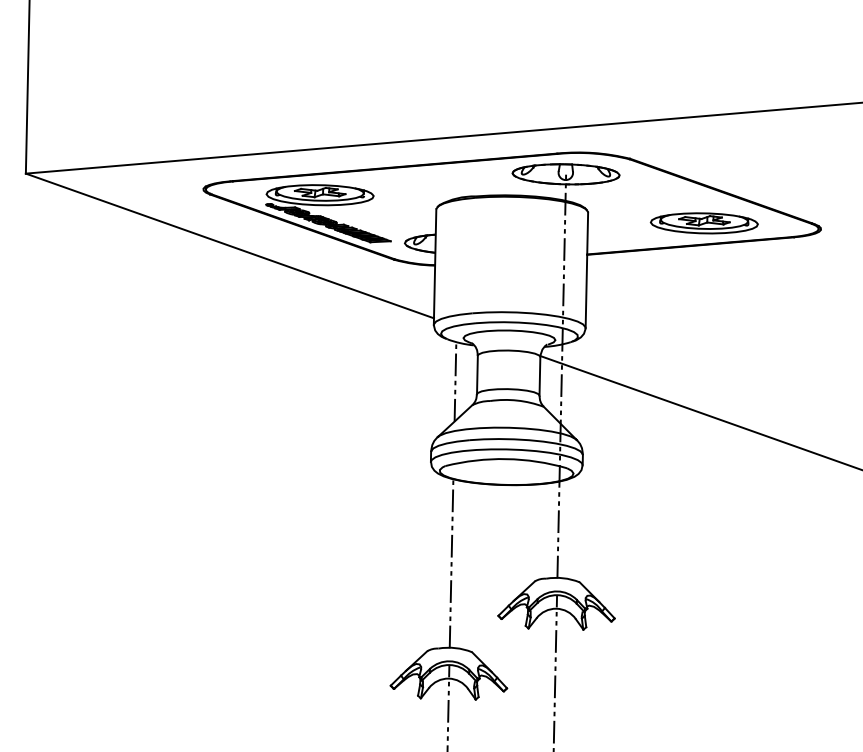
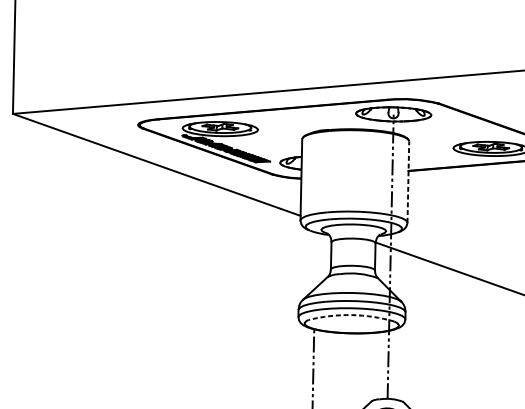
line: (586, 270) -> (408, 182), solid -> dashed
line: (455, 381) -> (315, 260), removed
arc: (506, 459) -> (351, 315), solid -> dashed

